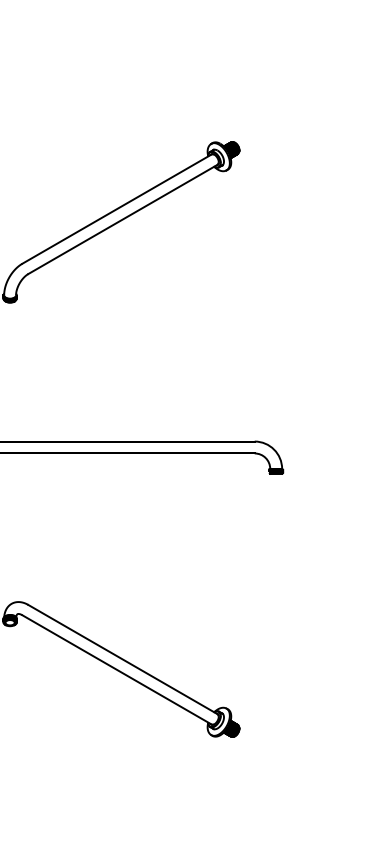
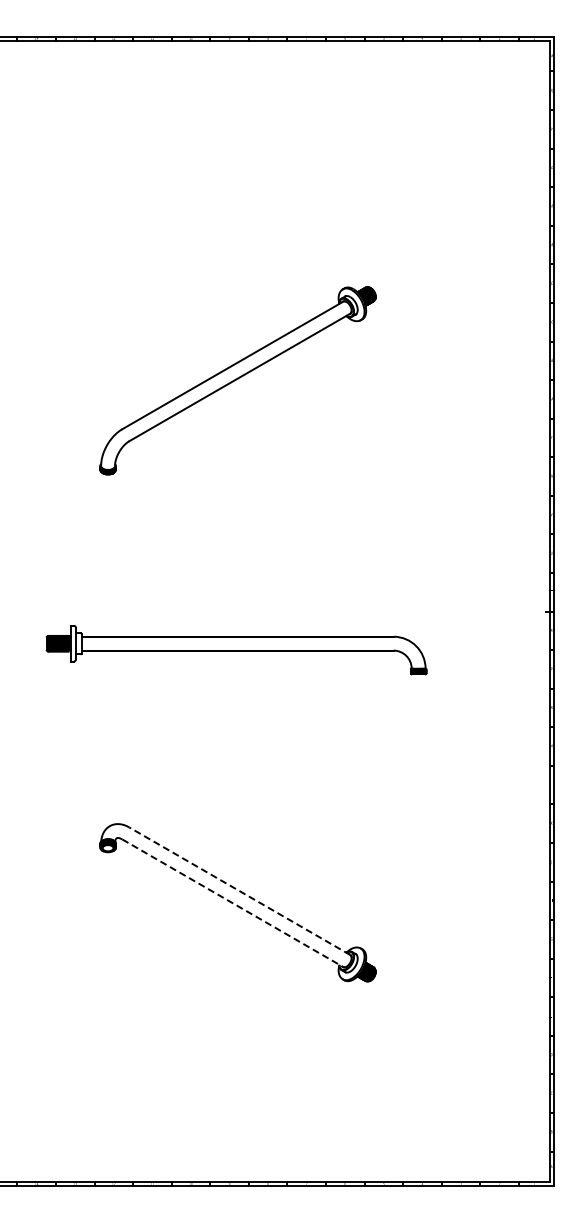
line: (122, 659) -> (239, 891), solid -> dashed
line: (116, 670) -> (232, 903), solid -> dashed

